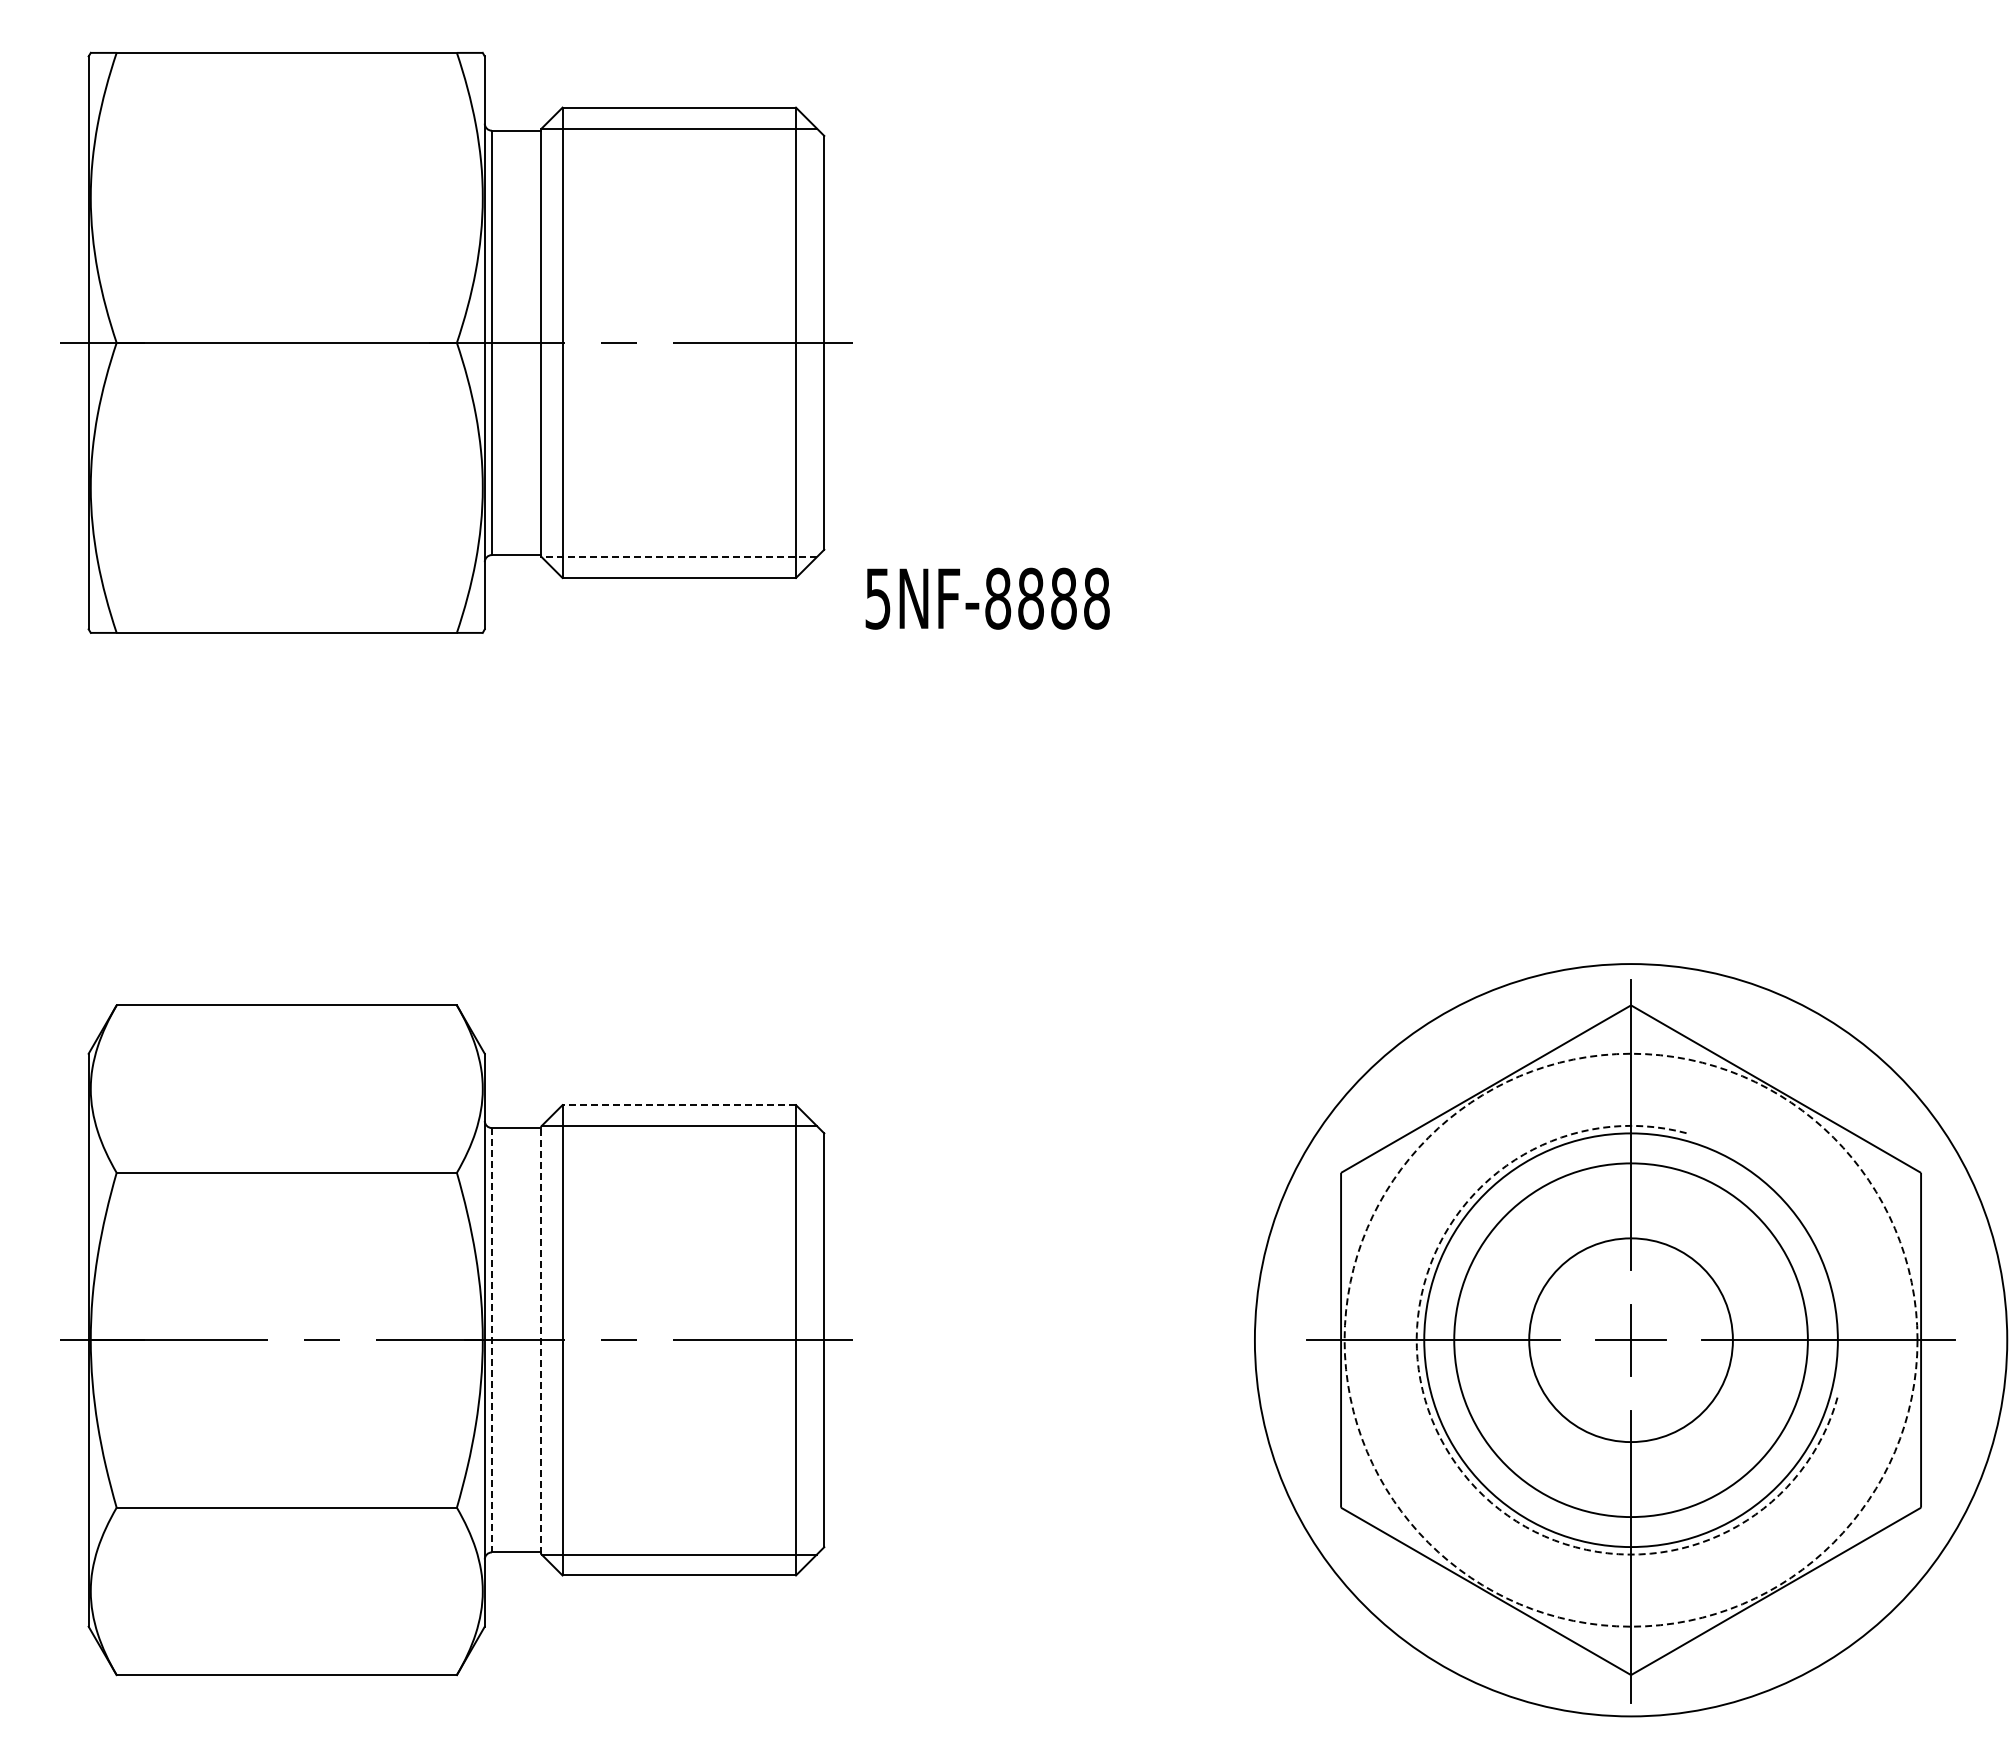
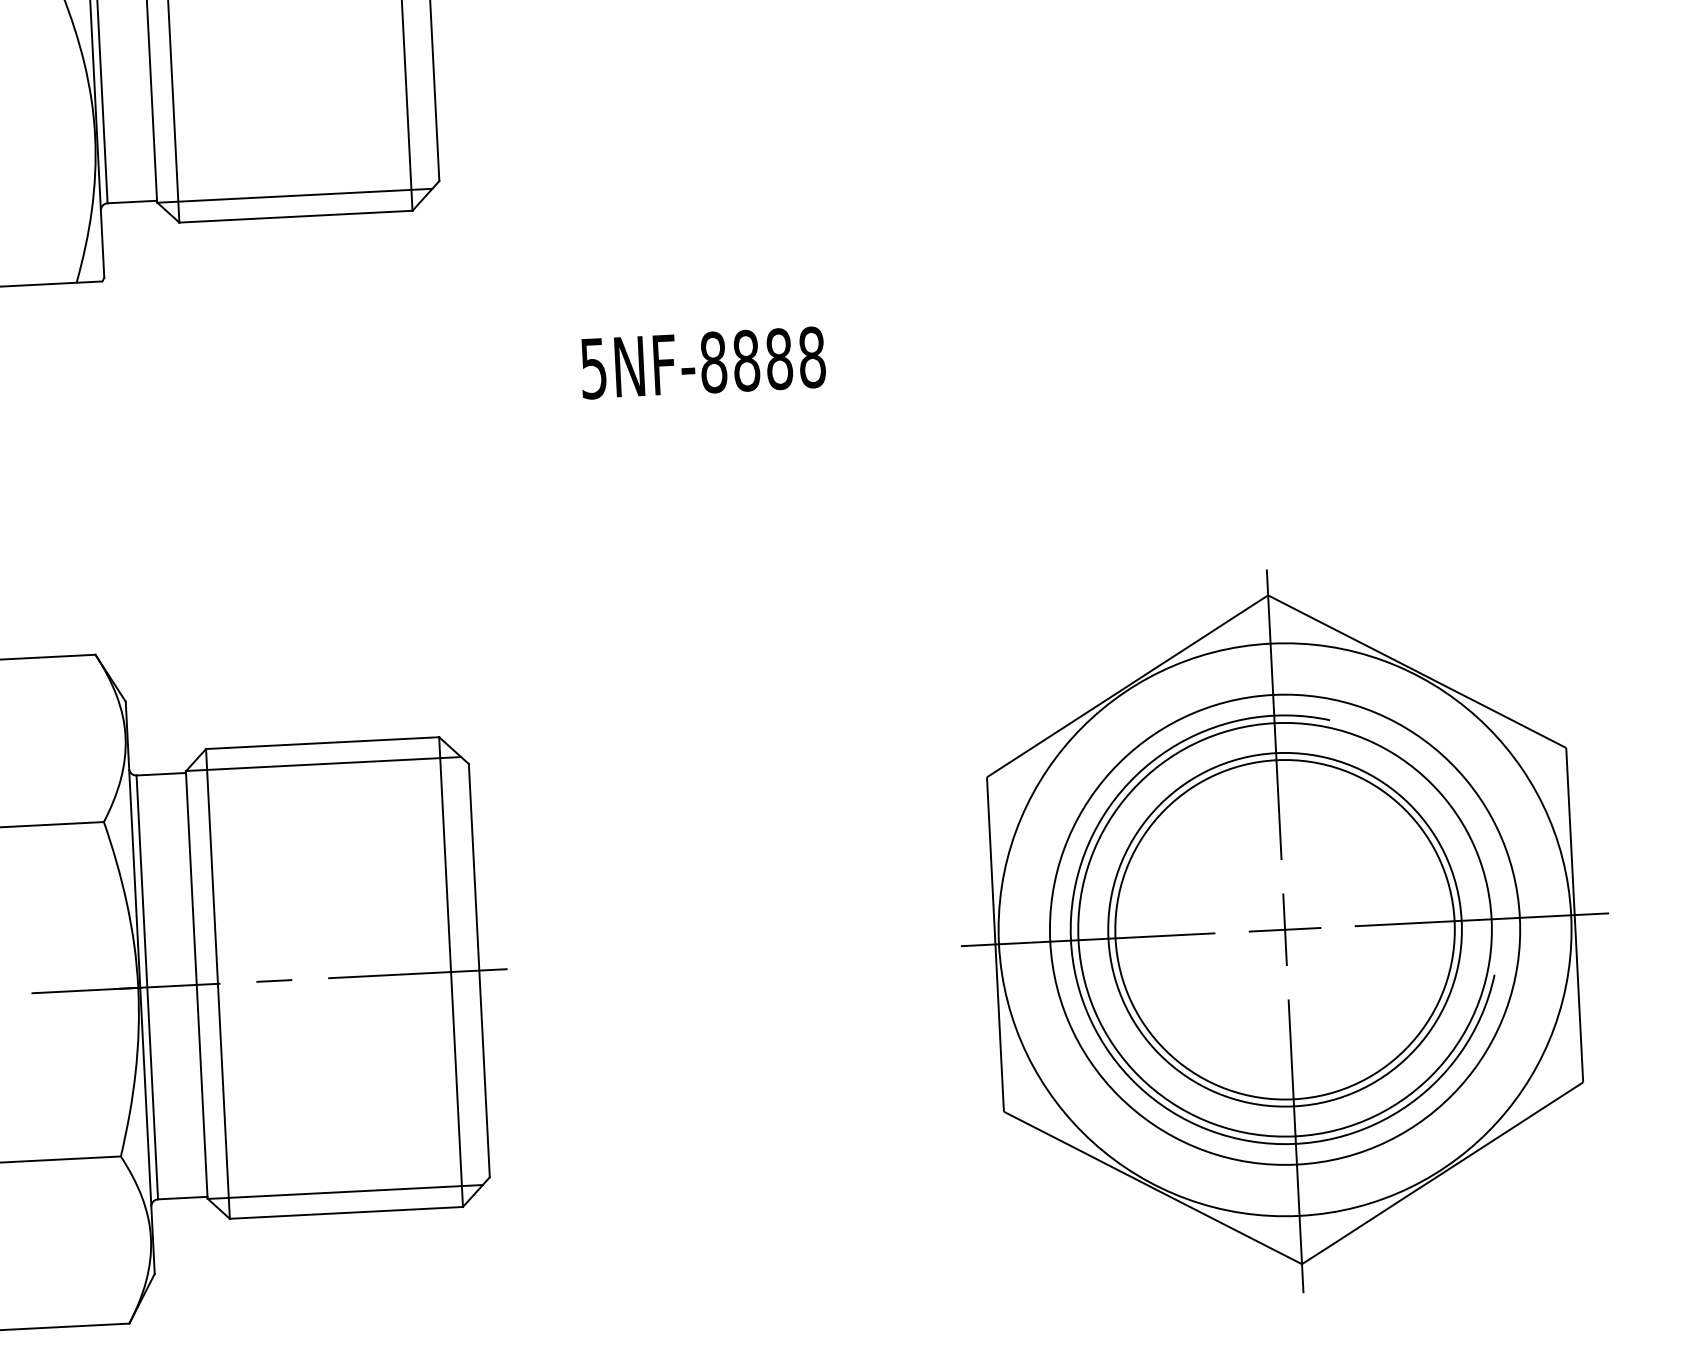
line: (679, 557) -> (295, 196), dashed -> solid
text: (987, 598) -> (703, 362), moved
line: (679, 1105) -> (322, 743), dashed -> solid
circle: (1630, 1339) -> (1284, 929), dashed -> solid
circle: (1630, 1339) -> (1284, 929), size x1.67
line: (491, 1340) -> (146, 987), dashed -> solid
line: (541, 1340) -> (196, 985), dashed -> solid
circle: (1630, 1340) -> (1284, 930), size x0.62
arc: (1445, 1447) -> (1105, 1046), dashed -> solid

